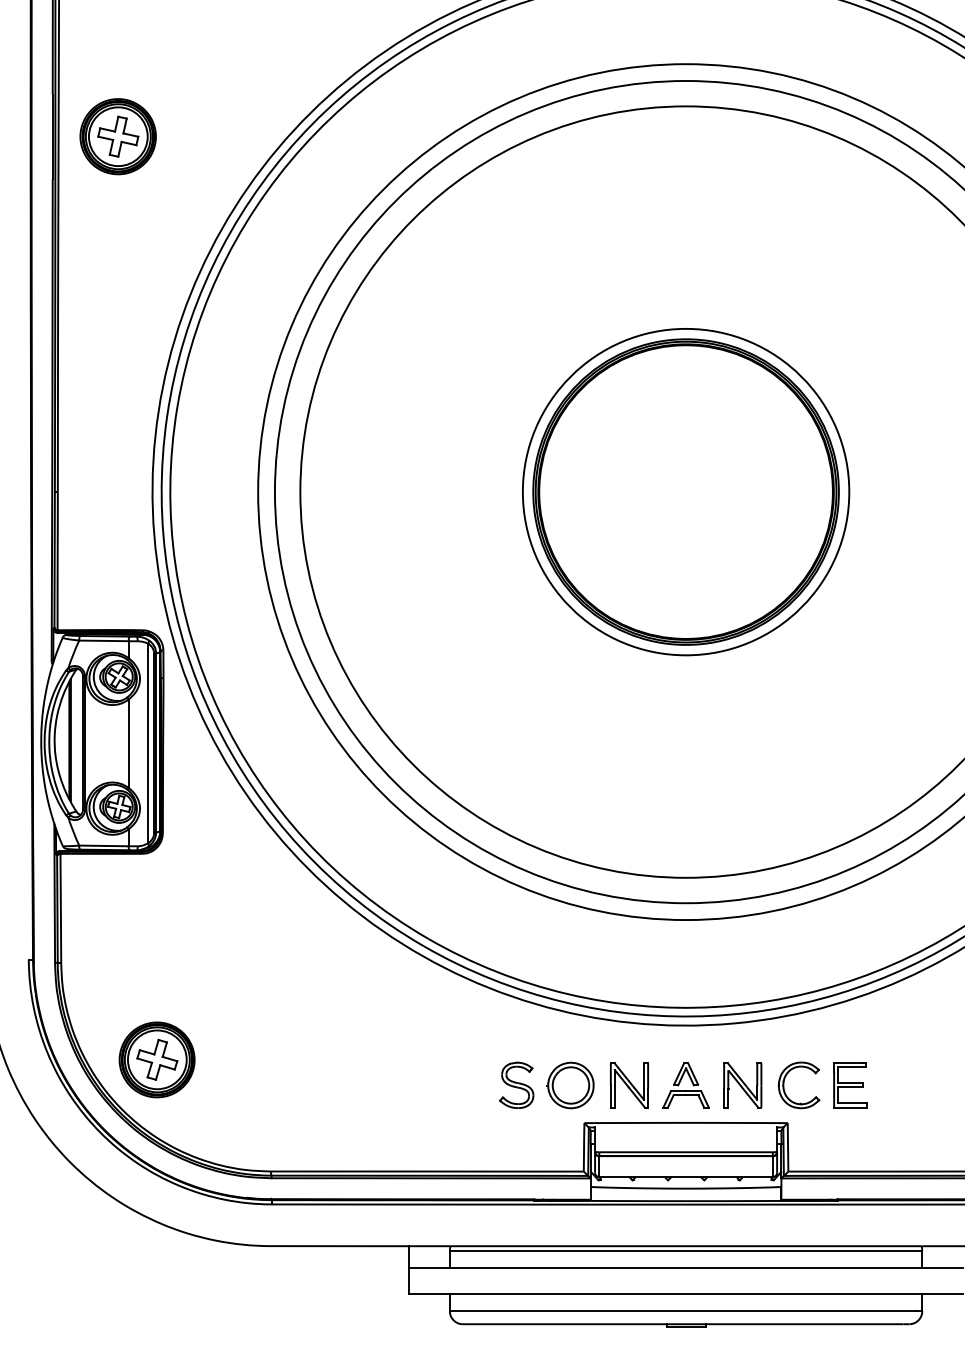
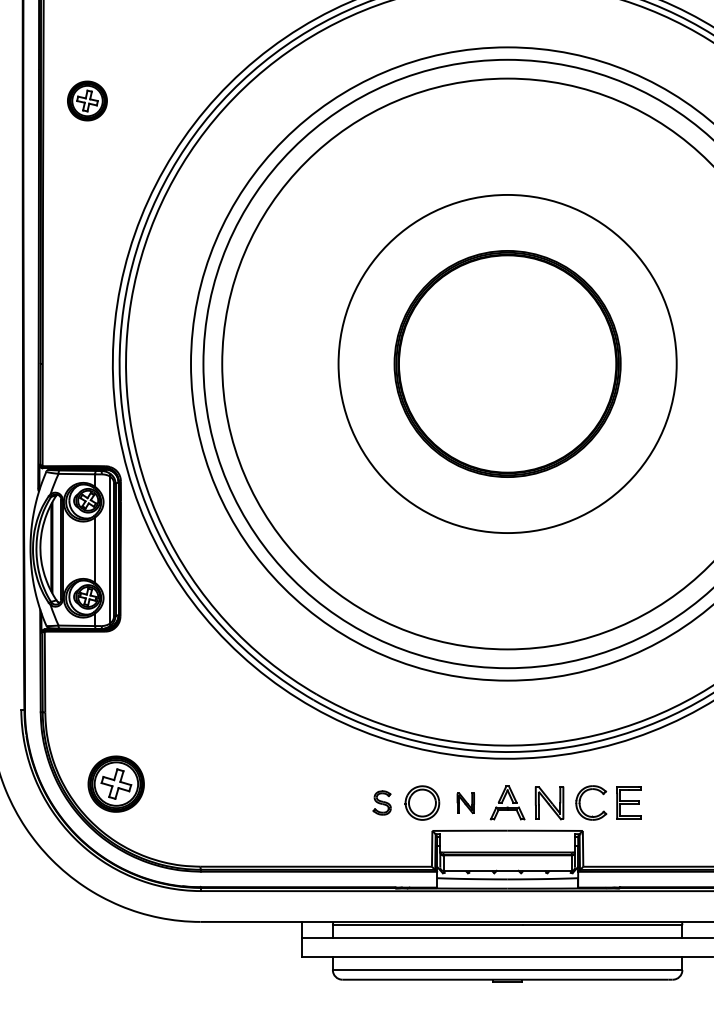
part: (118, 135) -> (87, 100), size x0.7
circle: (685, 491) -> (507, 363), size x1.4
part: (515, 1084) -> (381, 802), size x0.7
part: (629, 1086) -> (465, 803), size x0.6

